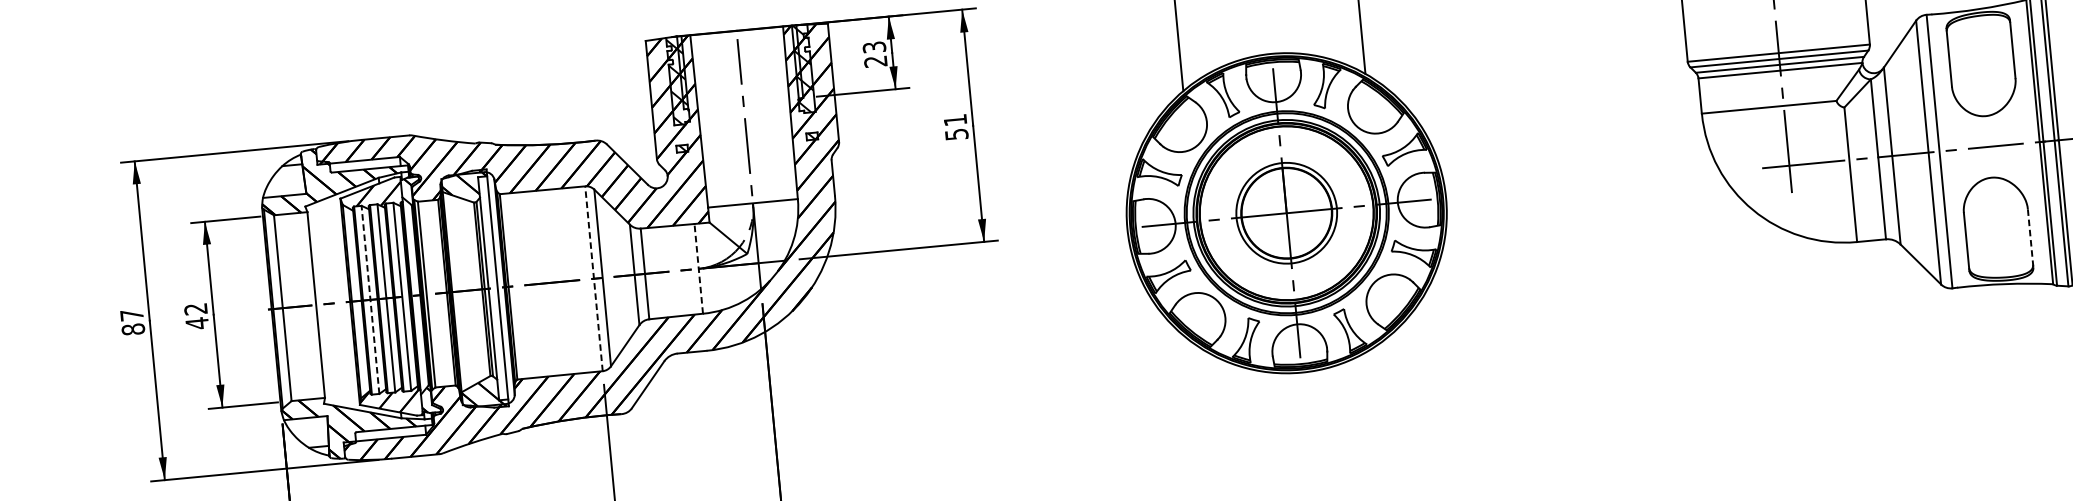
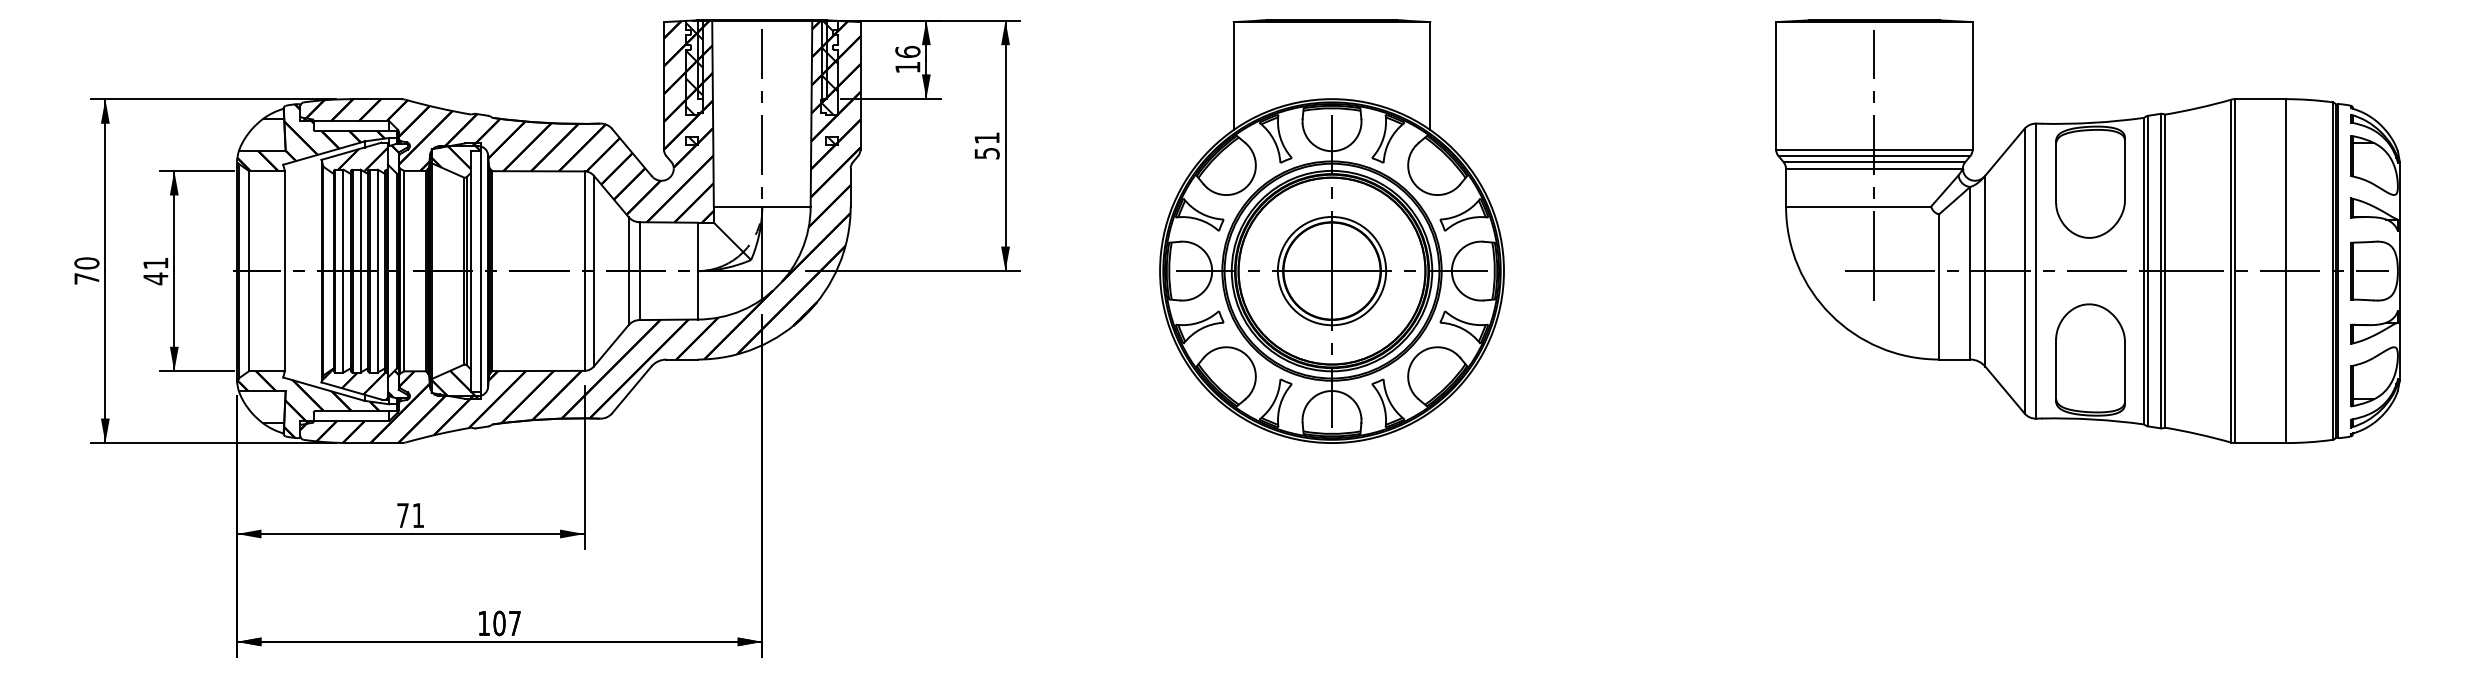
text: (874, 54) -> (907, 59), 23 -> 16
line: (2030, 238) -> (2124, 373), dashed -> solid
line: (698, 268) -> (697, 270), dashed -> solid
line: (593, 279) -> (584, 271), dashed -> solid
line: (370, 299) -> (343, 270), dashed -> solid
text: (195, 309) -> (155, 263), 42 -> 41
text: (132, 321) -> (86, 270), 87 -> 70

